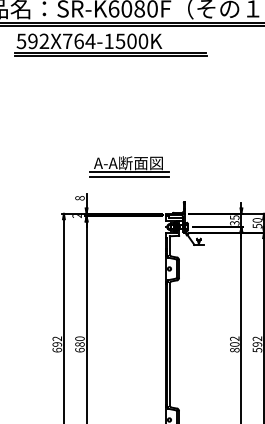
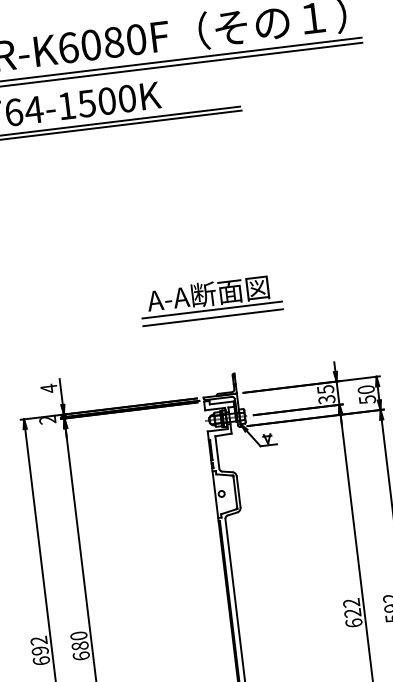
part: (129, 166) -> (210, 299), moved
text: (79, 197) -> (48, 387), 8 -> 4
text: (234, 347) -> (352, 618), 802 -> 622

